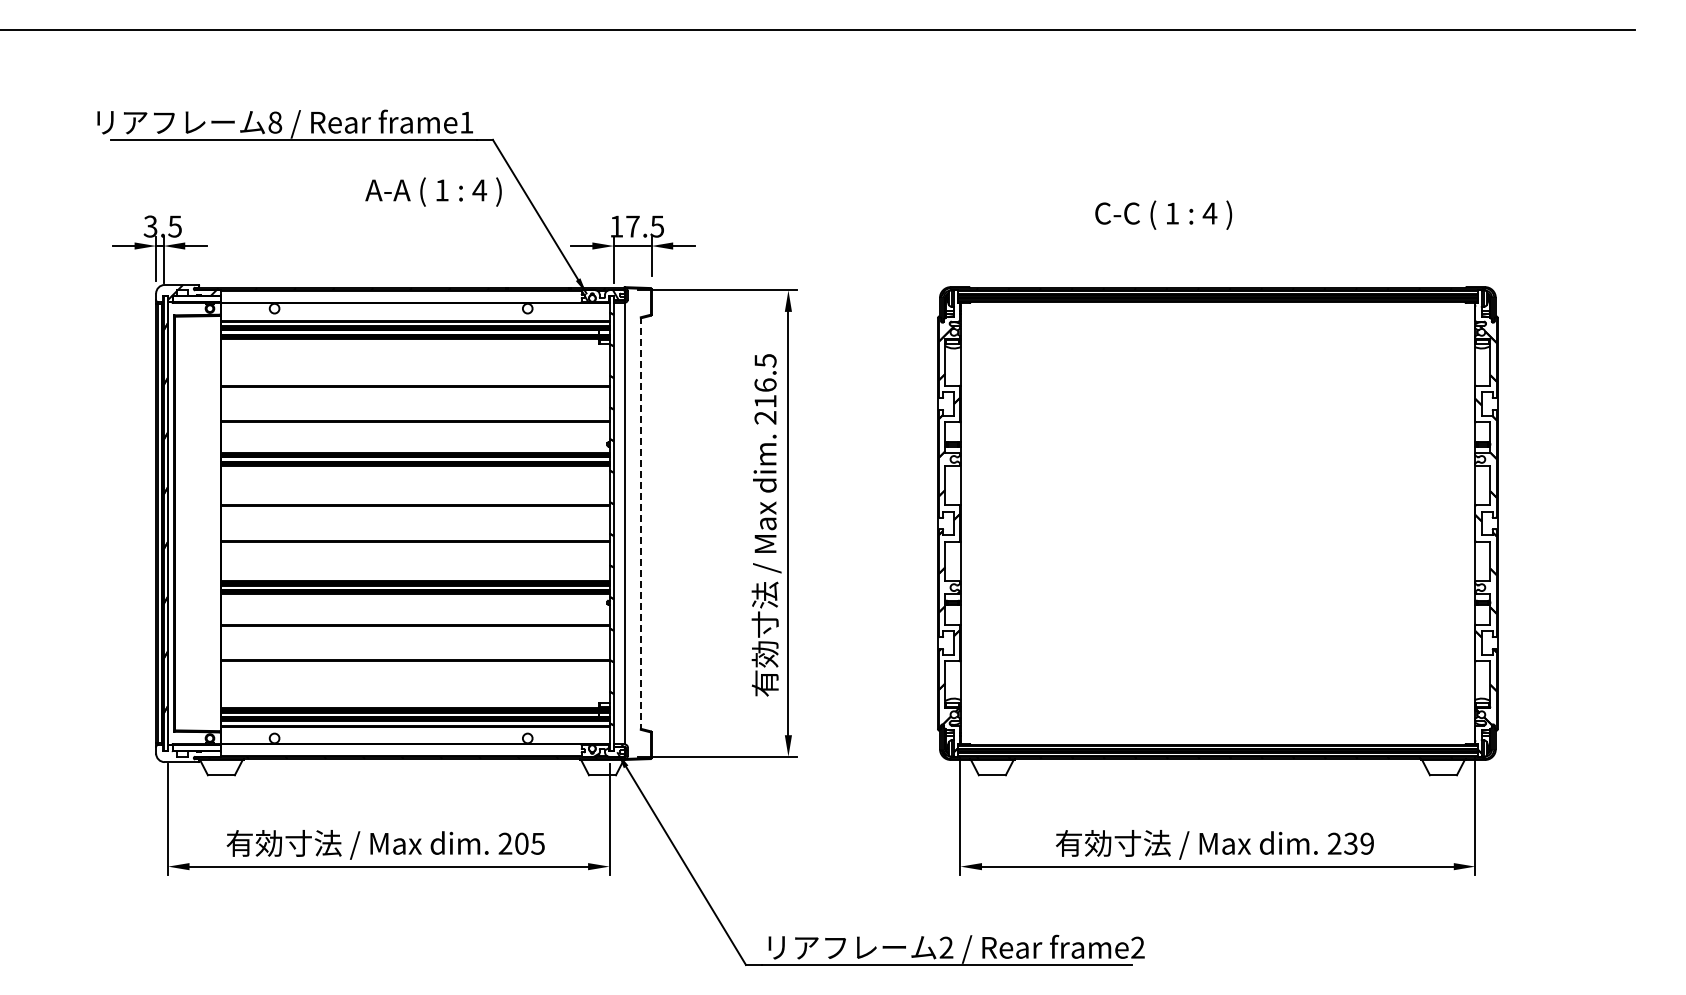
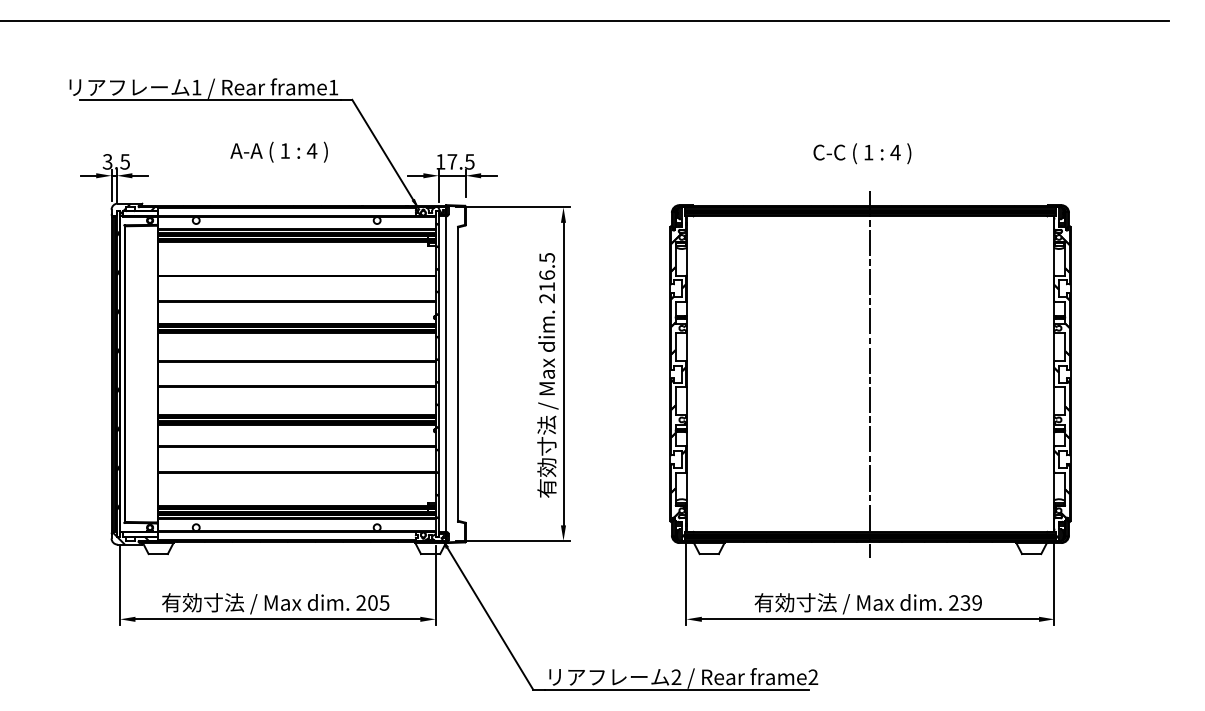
text: (275, 122) -> (196, 87), 8 -> 1
text: (433, 191) -> (279, 151), moved
text: (1163, 214) -> (862, 153), moved
line: (1217, 523) -> (870, 374), added
line: (640, 524) -> (457, 374), dashed -> solid
hatch: (182, 753) -> (130, 538), added

